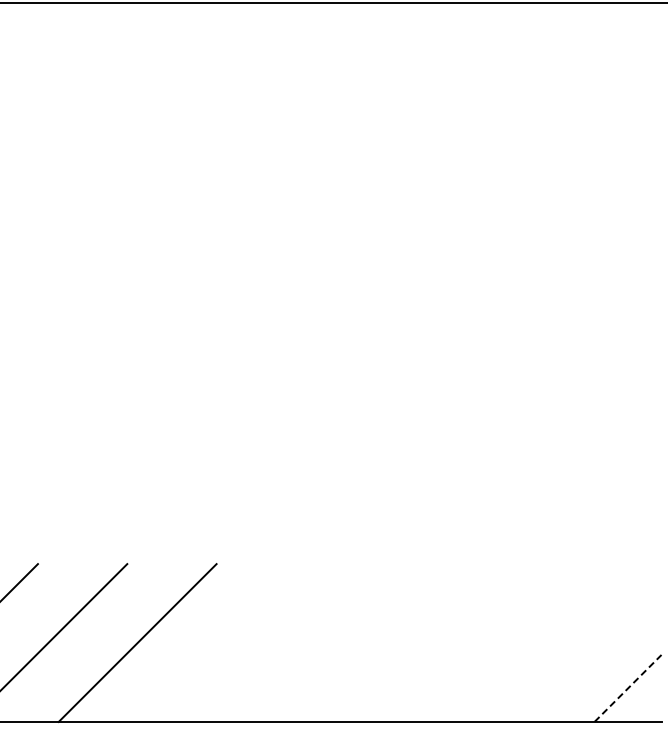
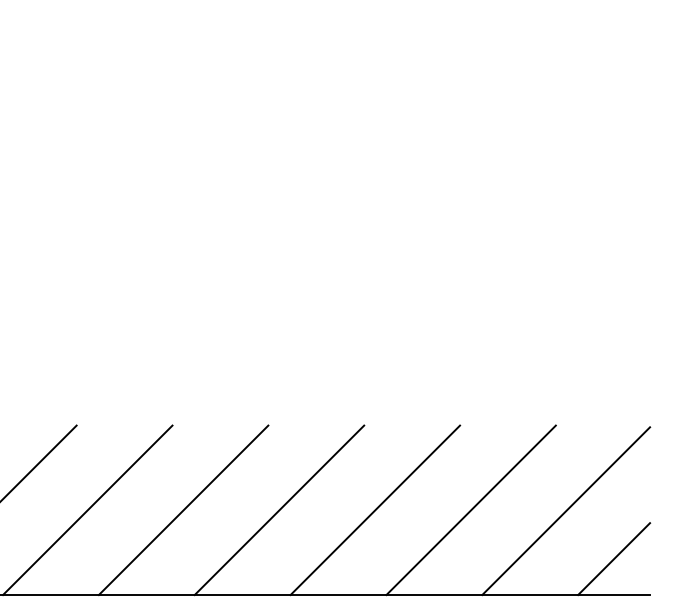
line: (226, 642) -> (183, 509), added
line: (316, 642) -> (279, 509), added
line: (405, 642) -> (375, 509), added
line: (494, 642) -> (470, 509), added
line: (583, 643) -> (566, 510), added
line: (628, 688) -> (614, 559), dashed -> solid

